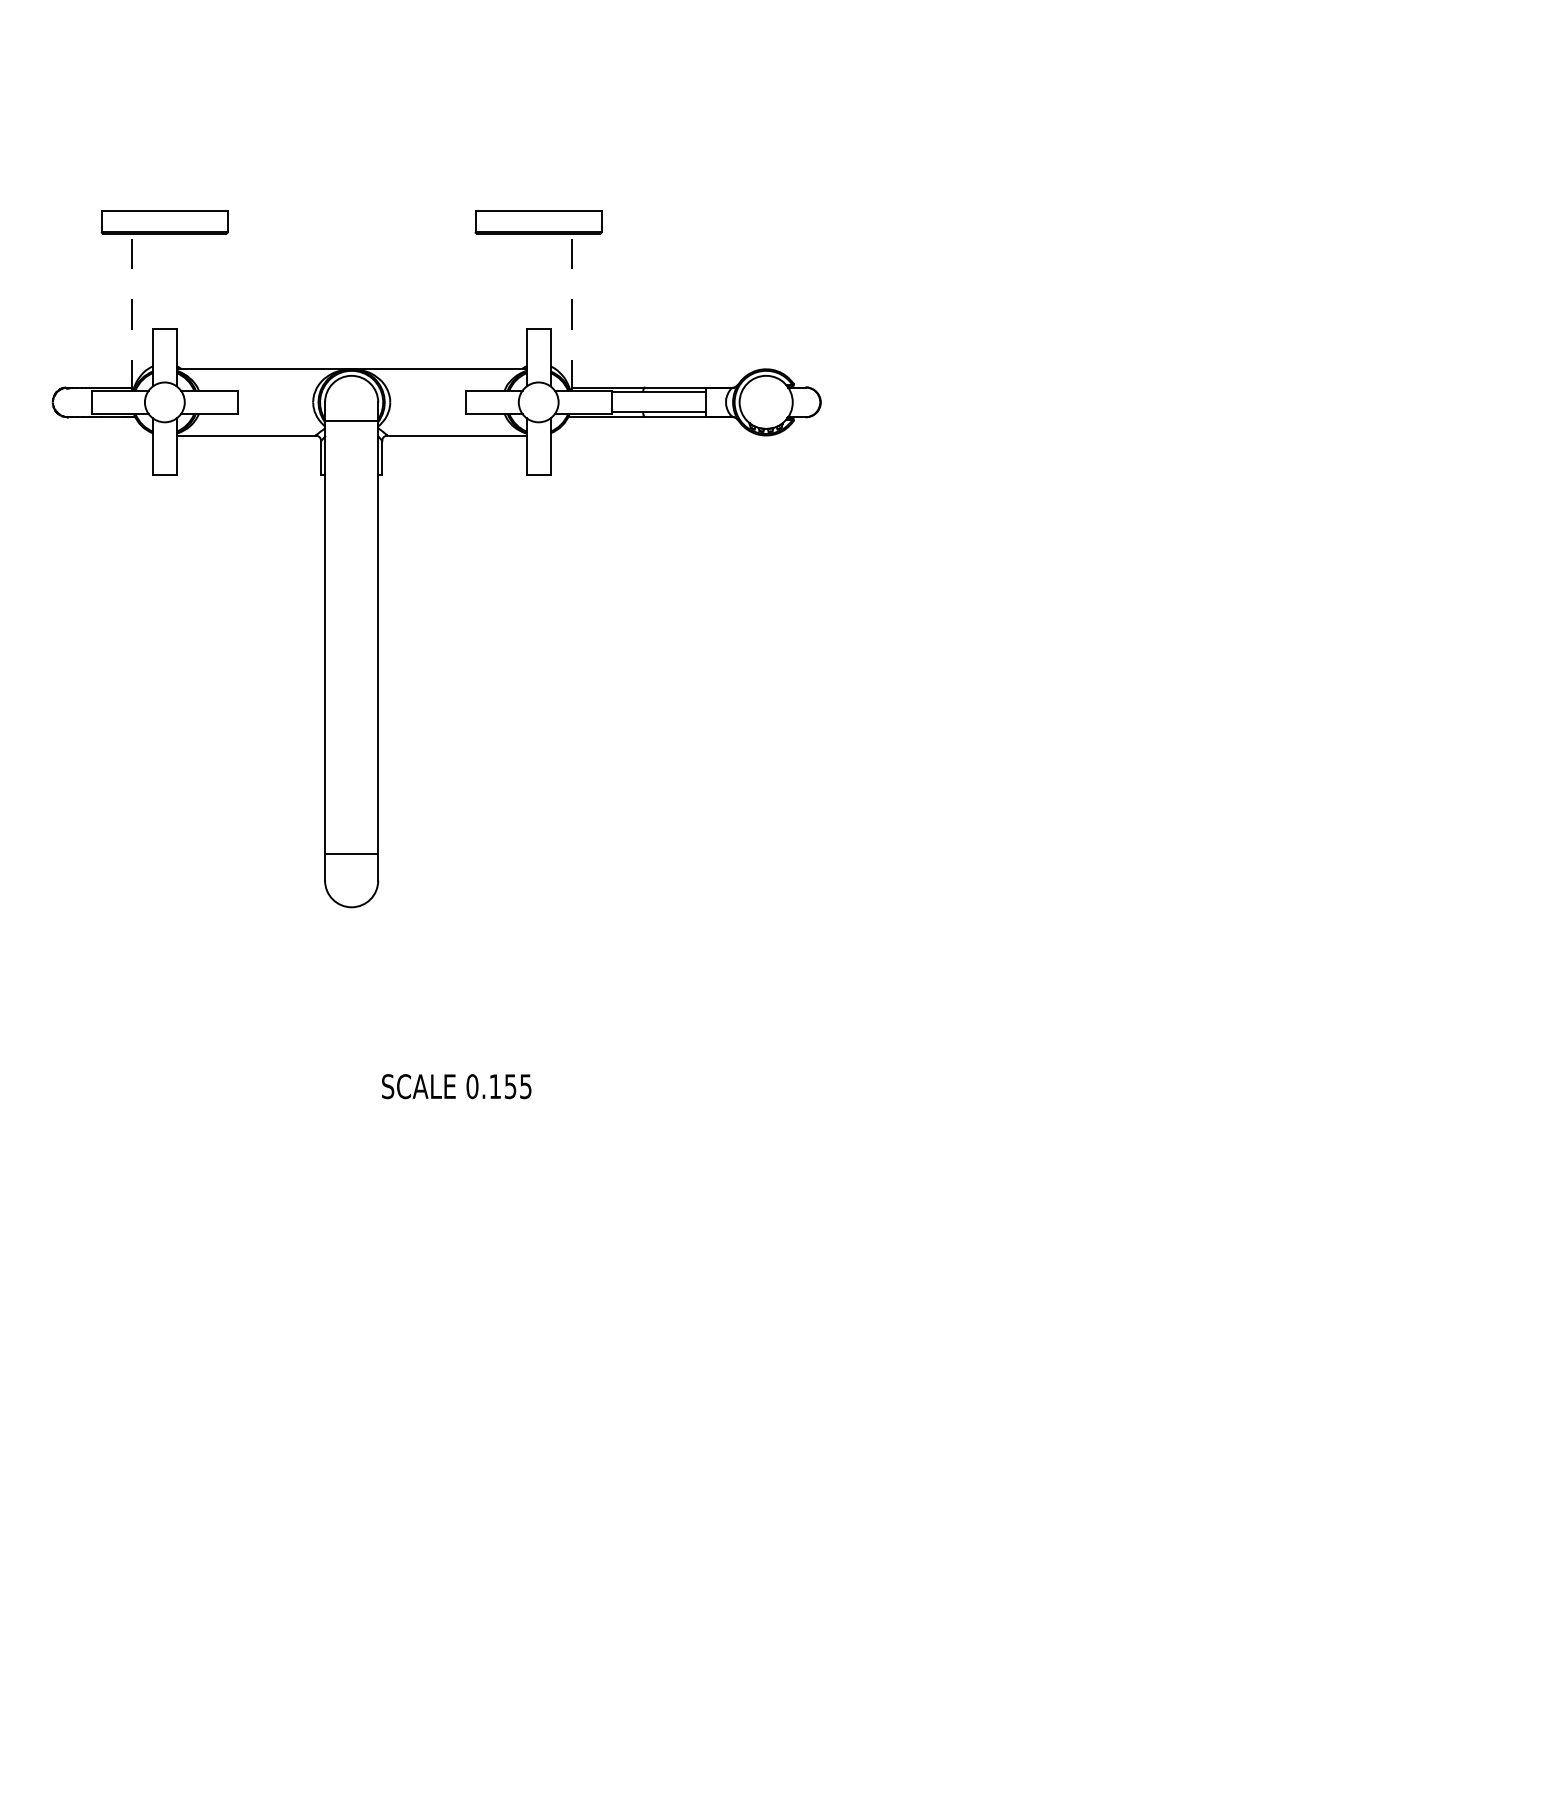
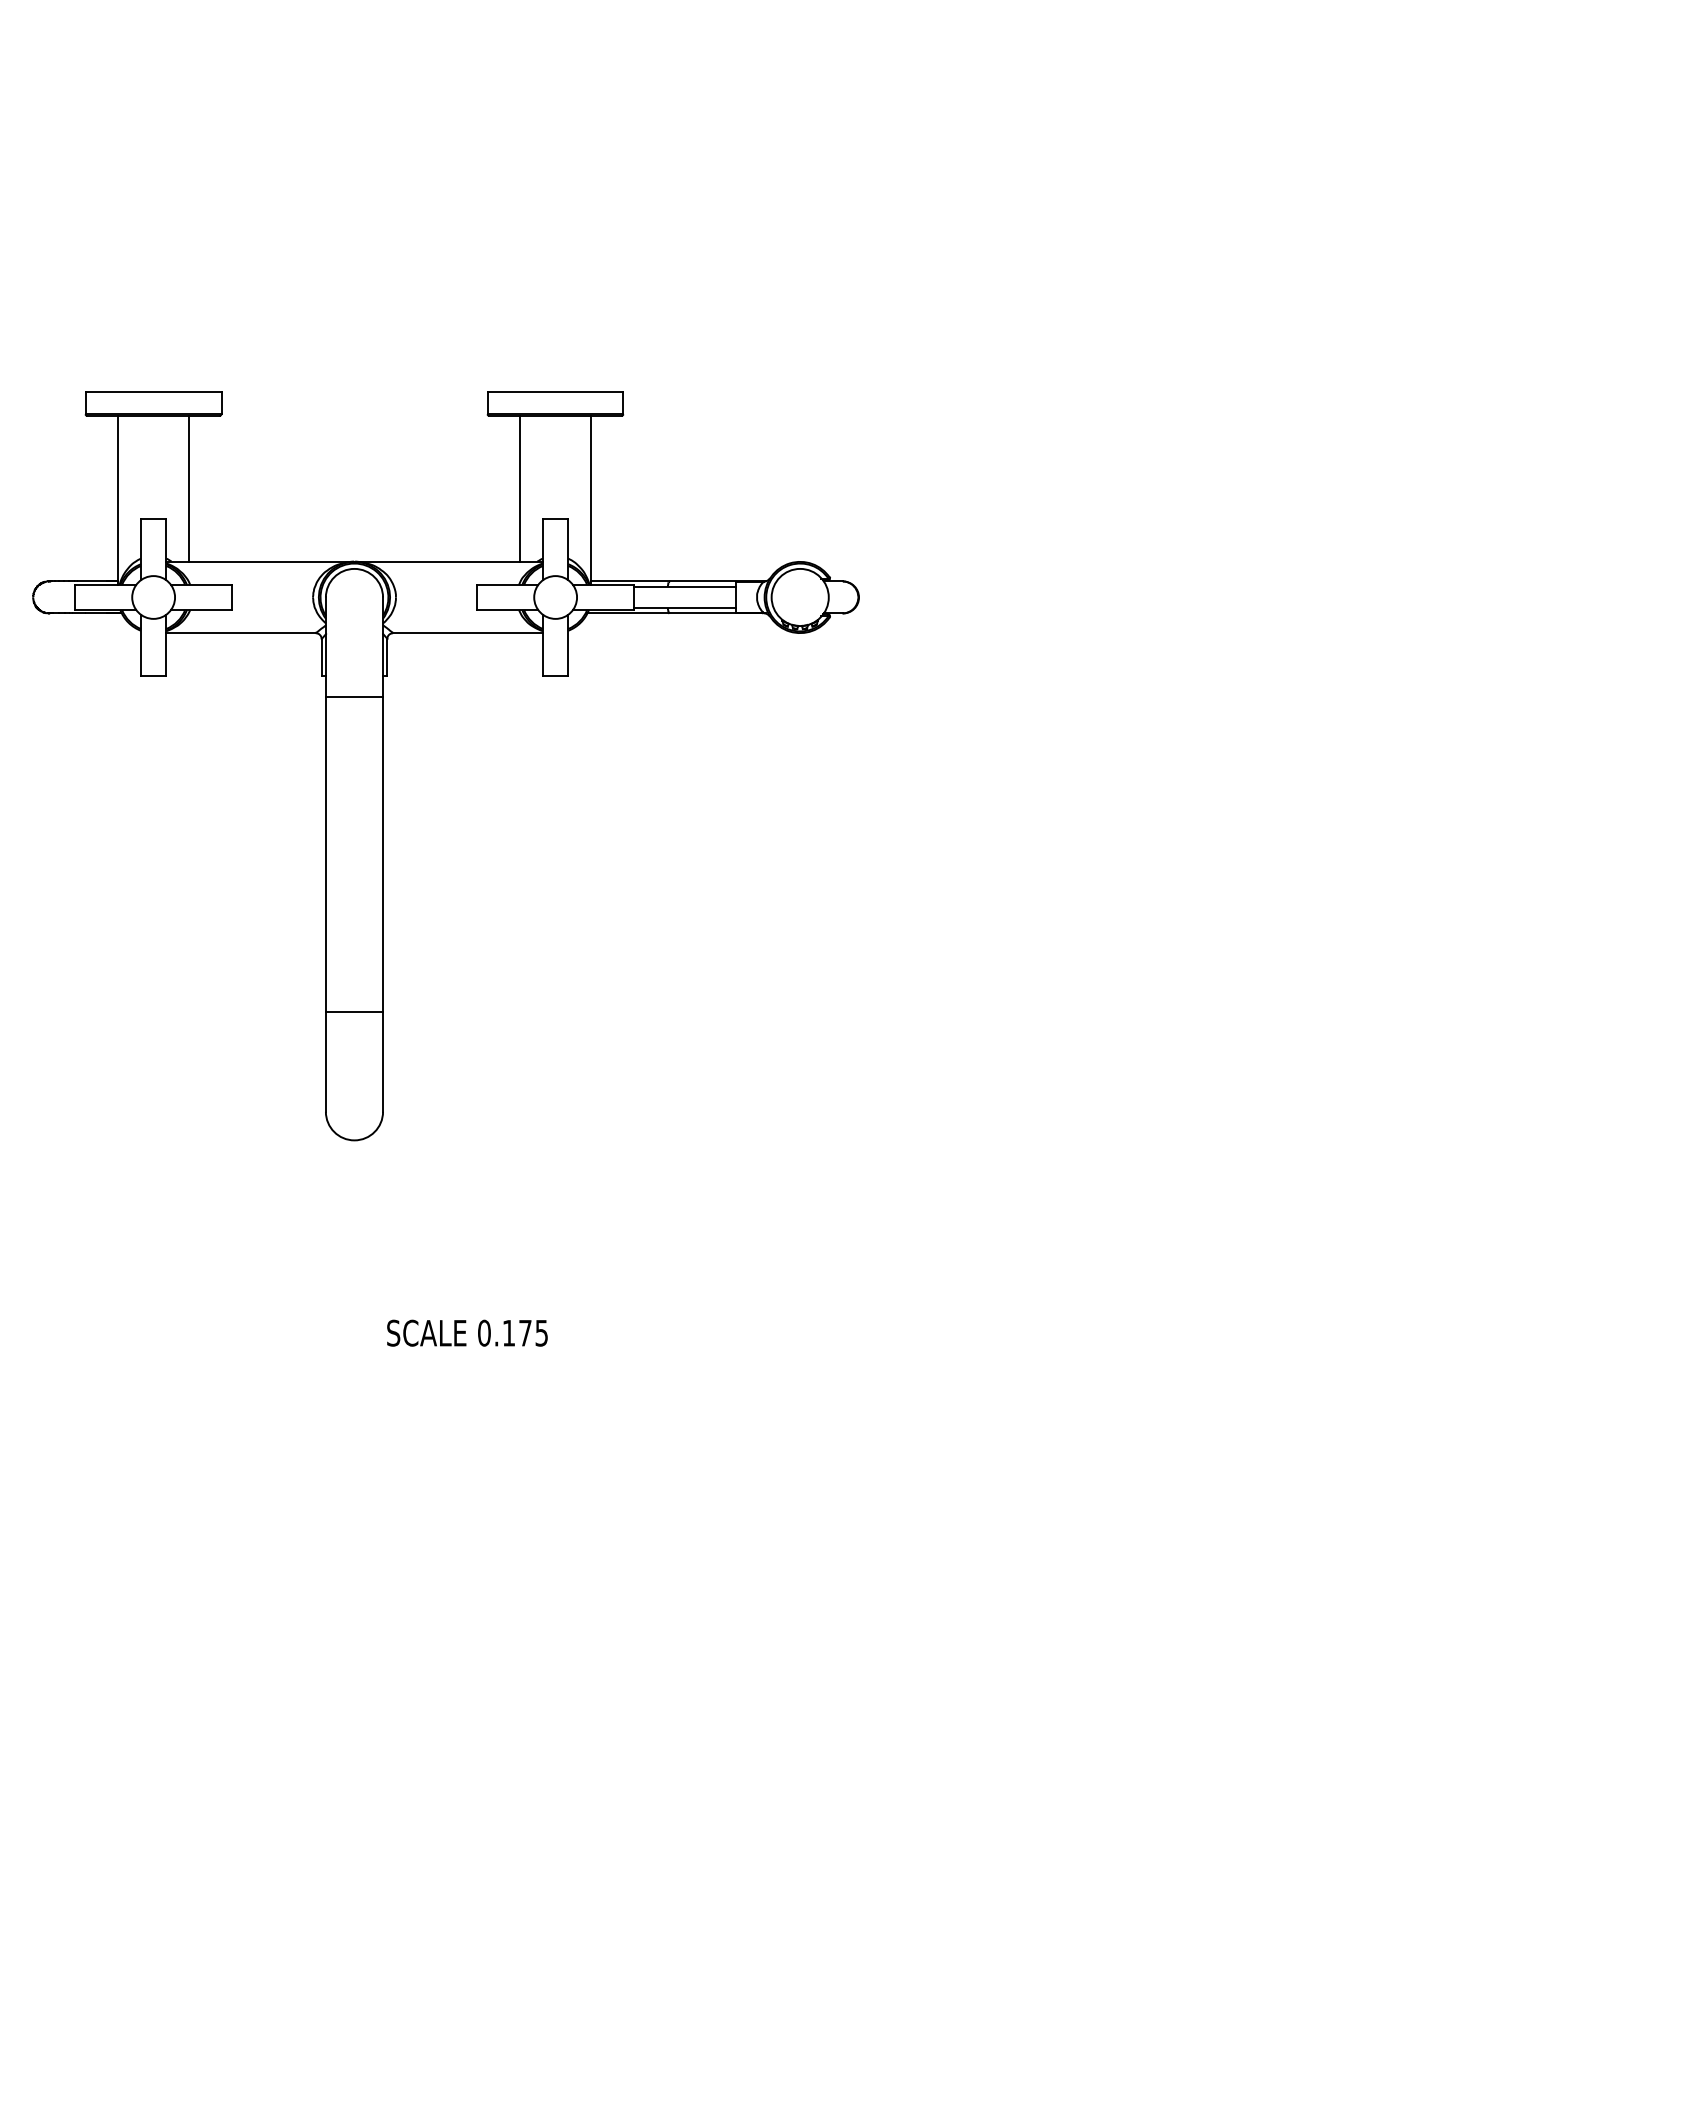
line: (198, 301) -> (189, 488), added
line: (505, 301) -> (519, 488), added
line: (132, 311) -> (118, 499), dashed -> solid
line: (572, 311) -> (591, 499), dashed -> solid
line: (351, 421) -> (354, 697), moved
line: (351, 854) -> (354, 1011), moved
text: (510, 1086) -> (525, 1333), 0.155 -> 0.175

